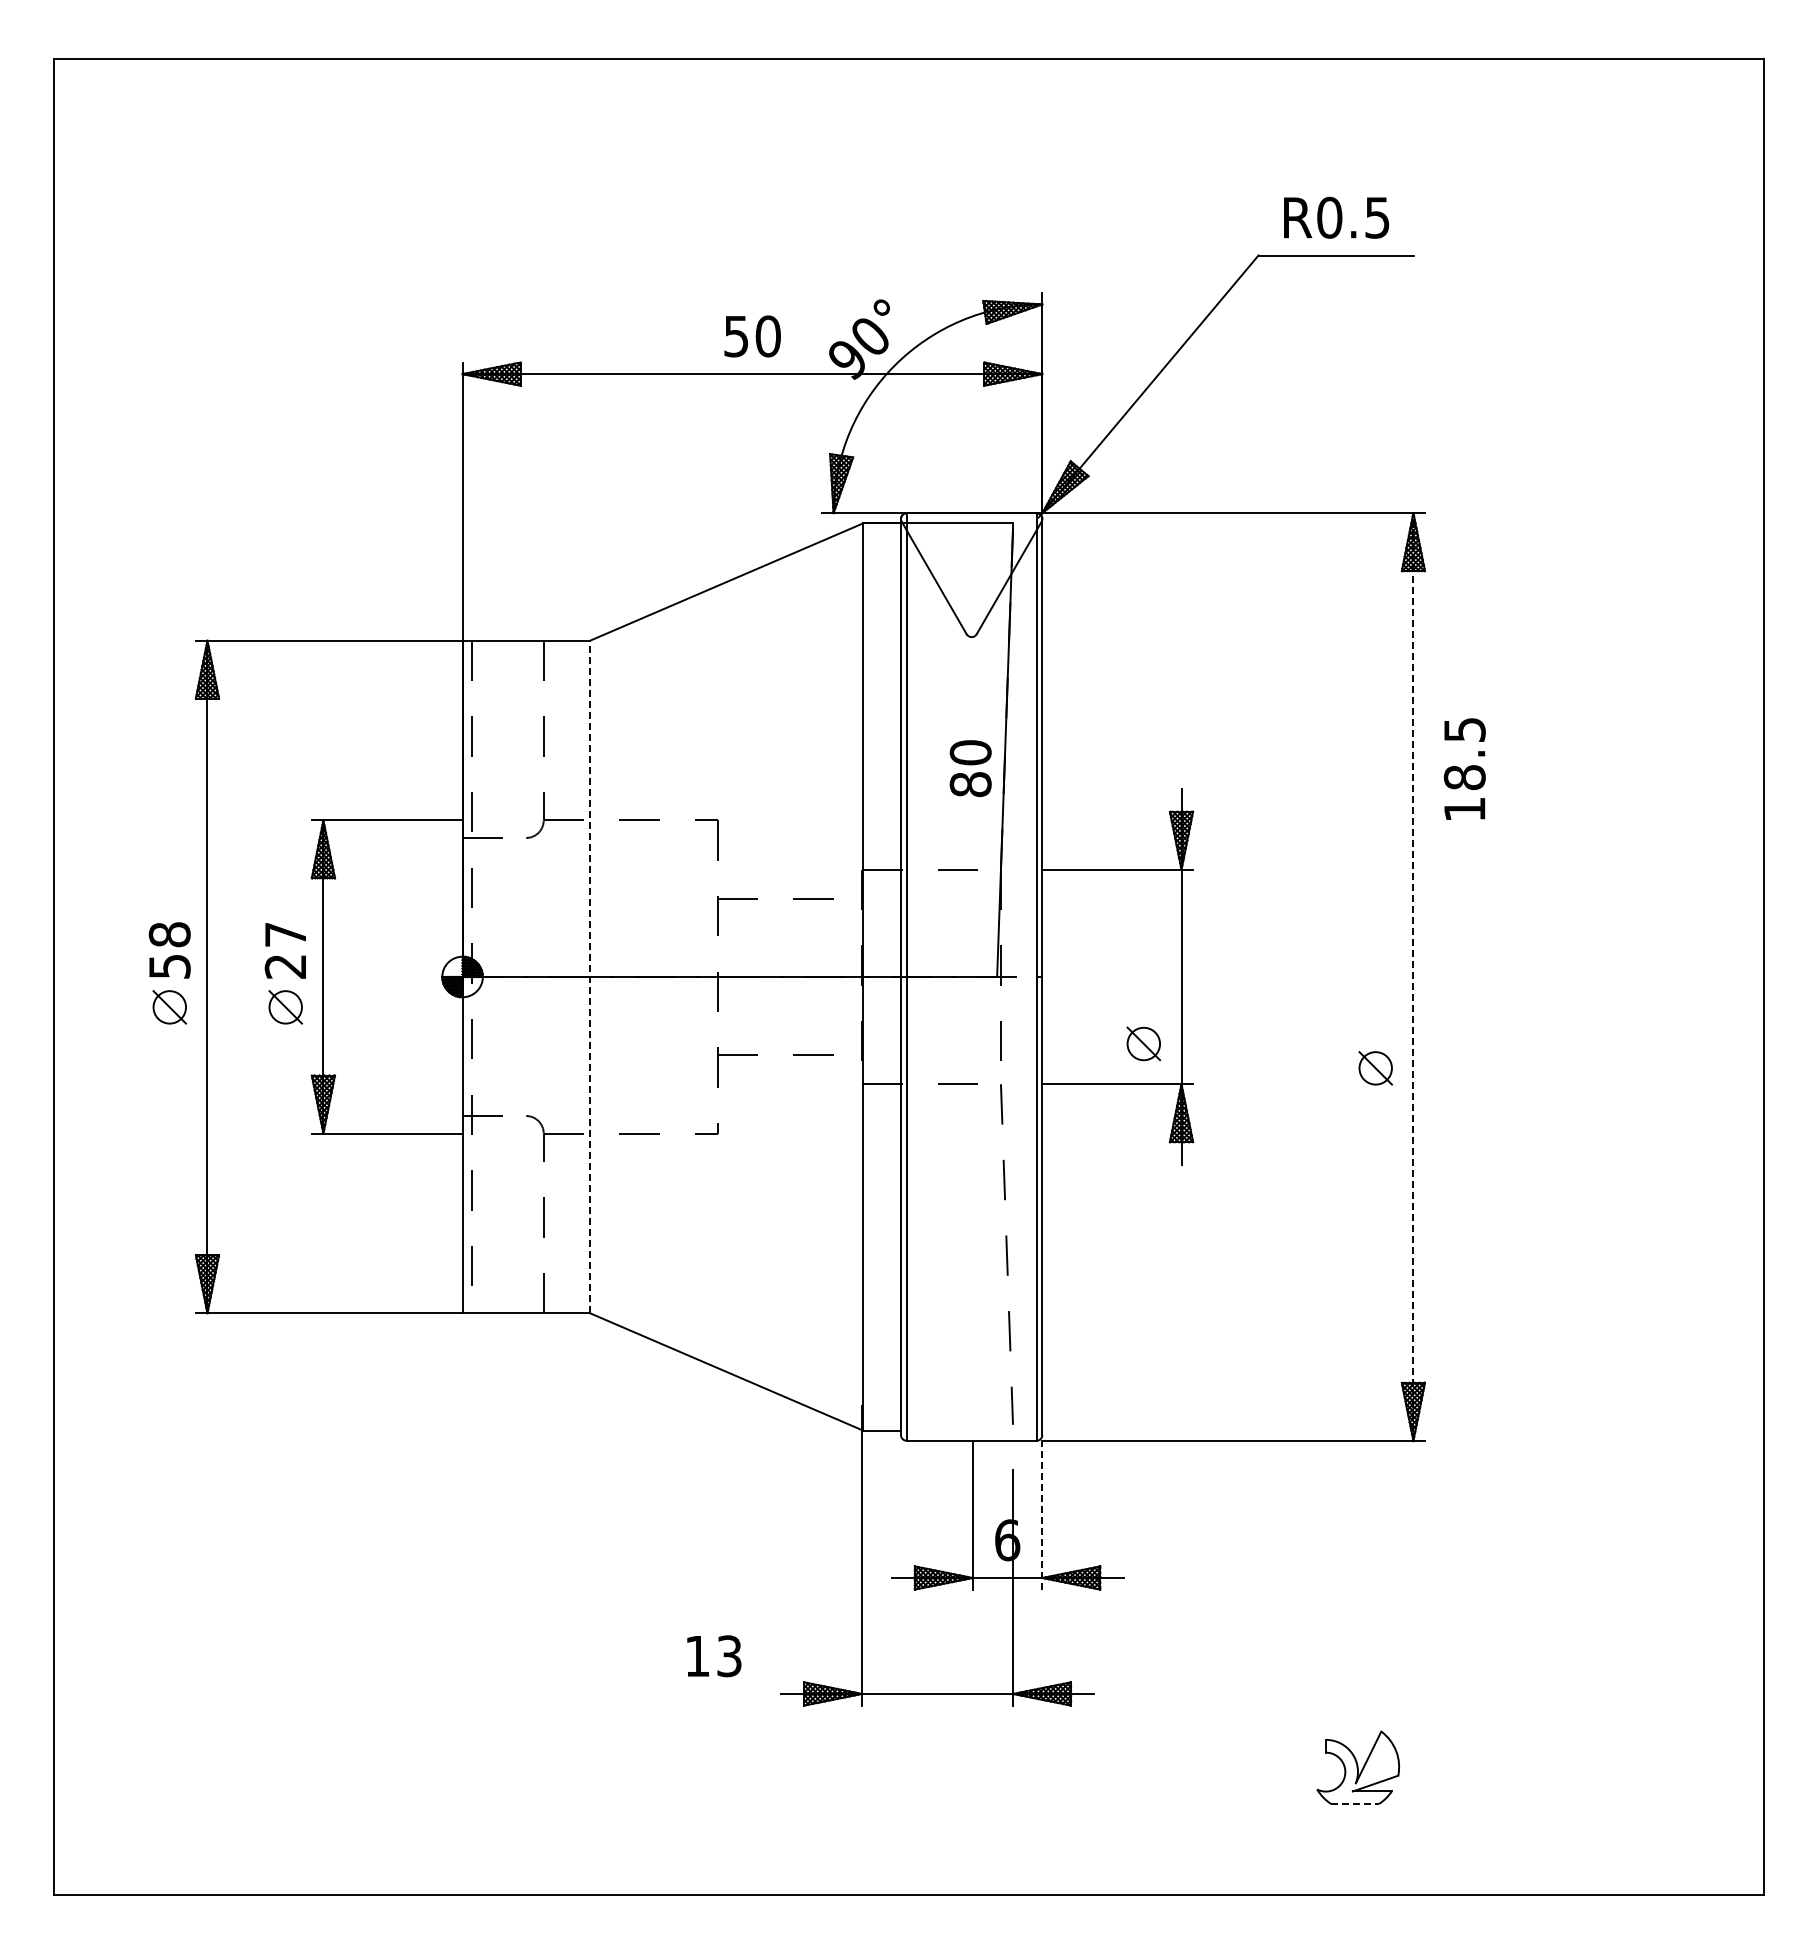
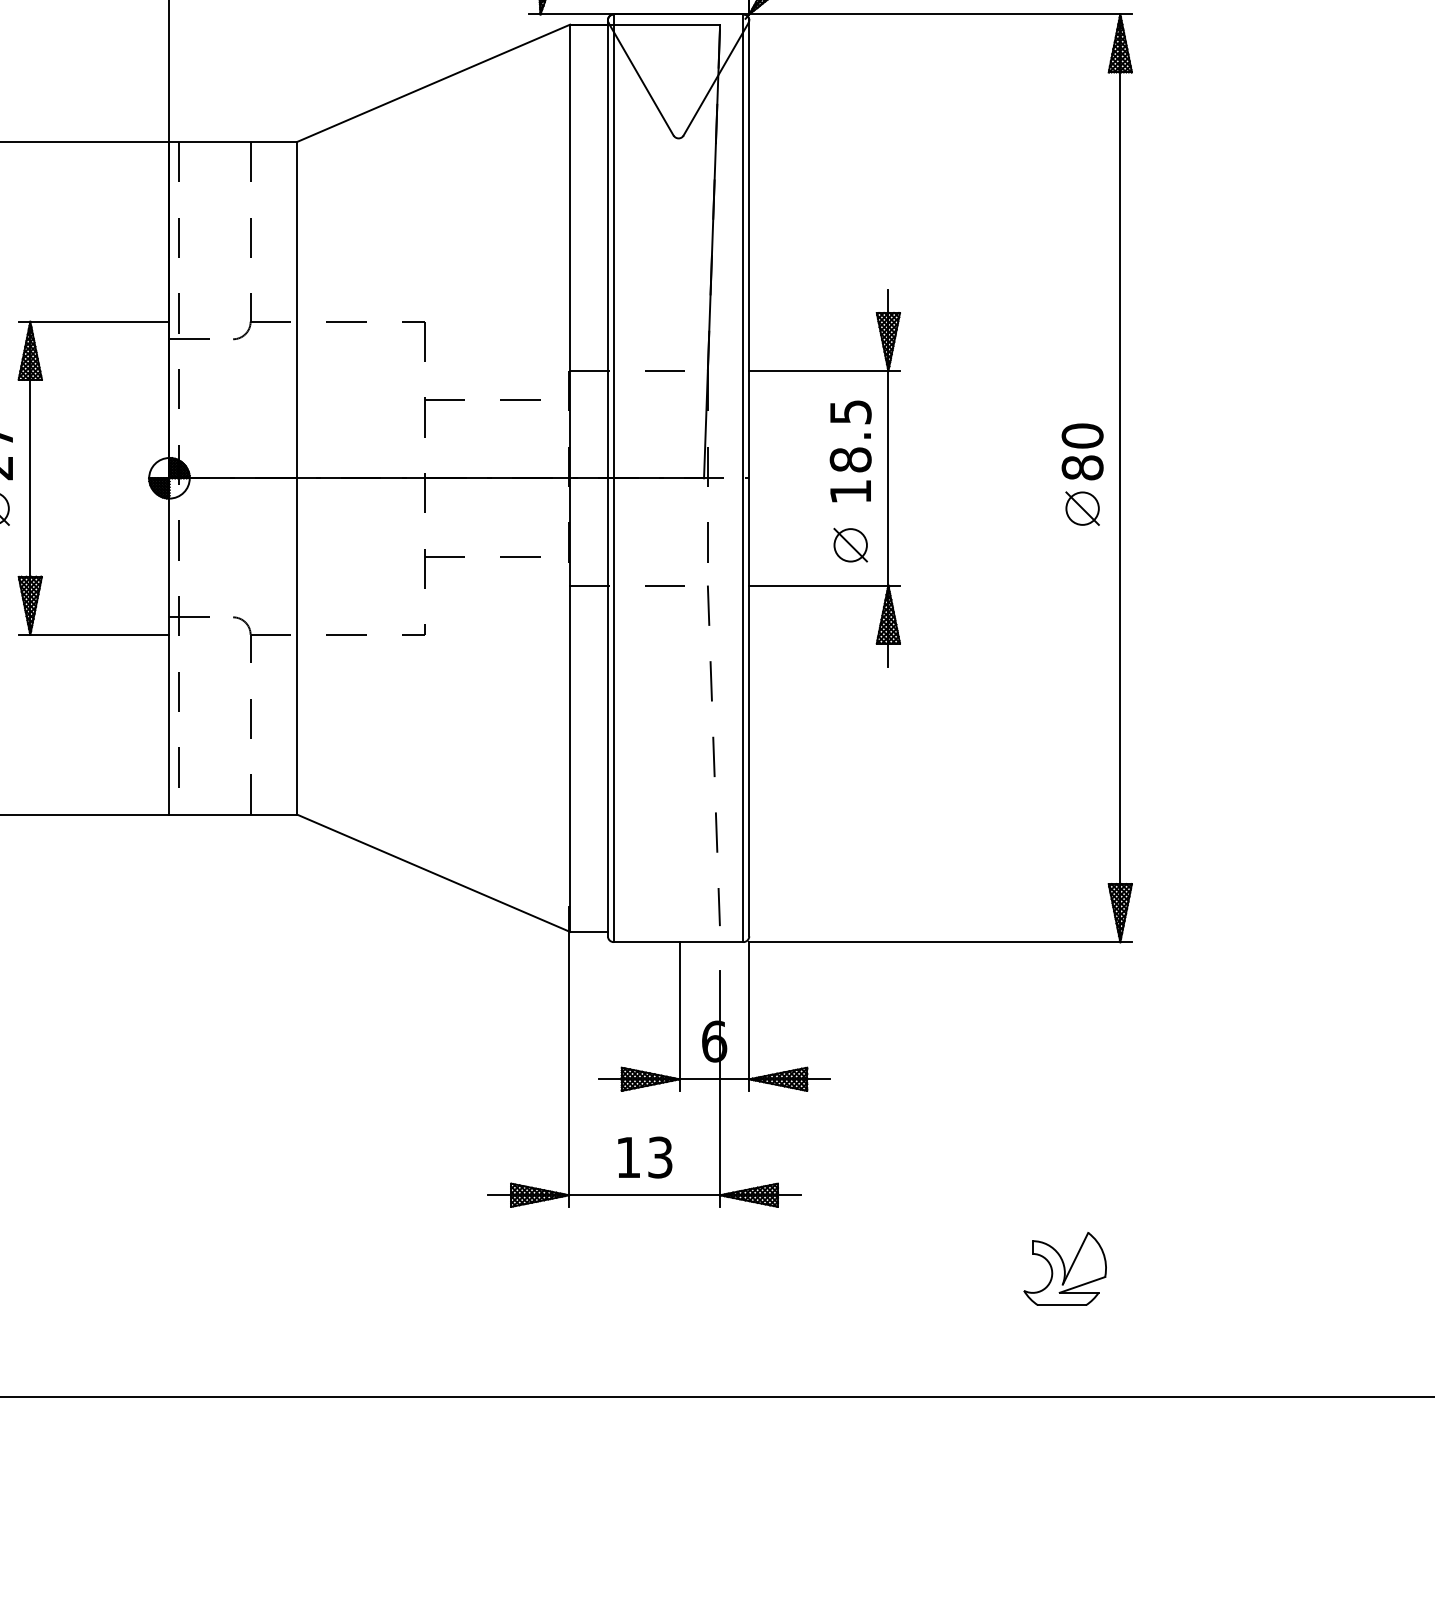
text: (970, 768) -> (1082, 451), moved
text: (1464, 768) -> (850, 450), moved
line: (590, 976) -> (297, 477), dashed -> solid
line: (1413, 976) -> (1120, 477), dashed -> solid
part: (1375, 1068) -> (1082, 508), moved
line: (1042, 1514) -> (749, 1015), dashed -> solid
text: (714, 1656) -> (645, 1157), moved
line: (1355, 1804) -> (1062, 1305), dashed -> solid

